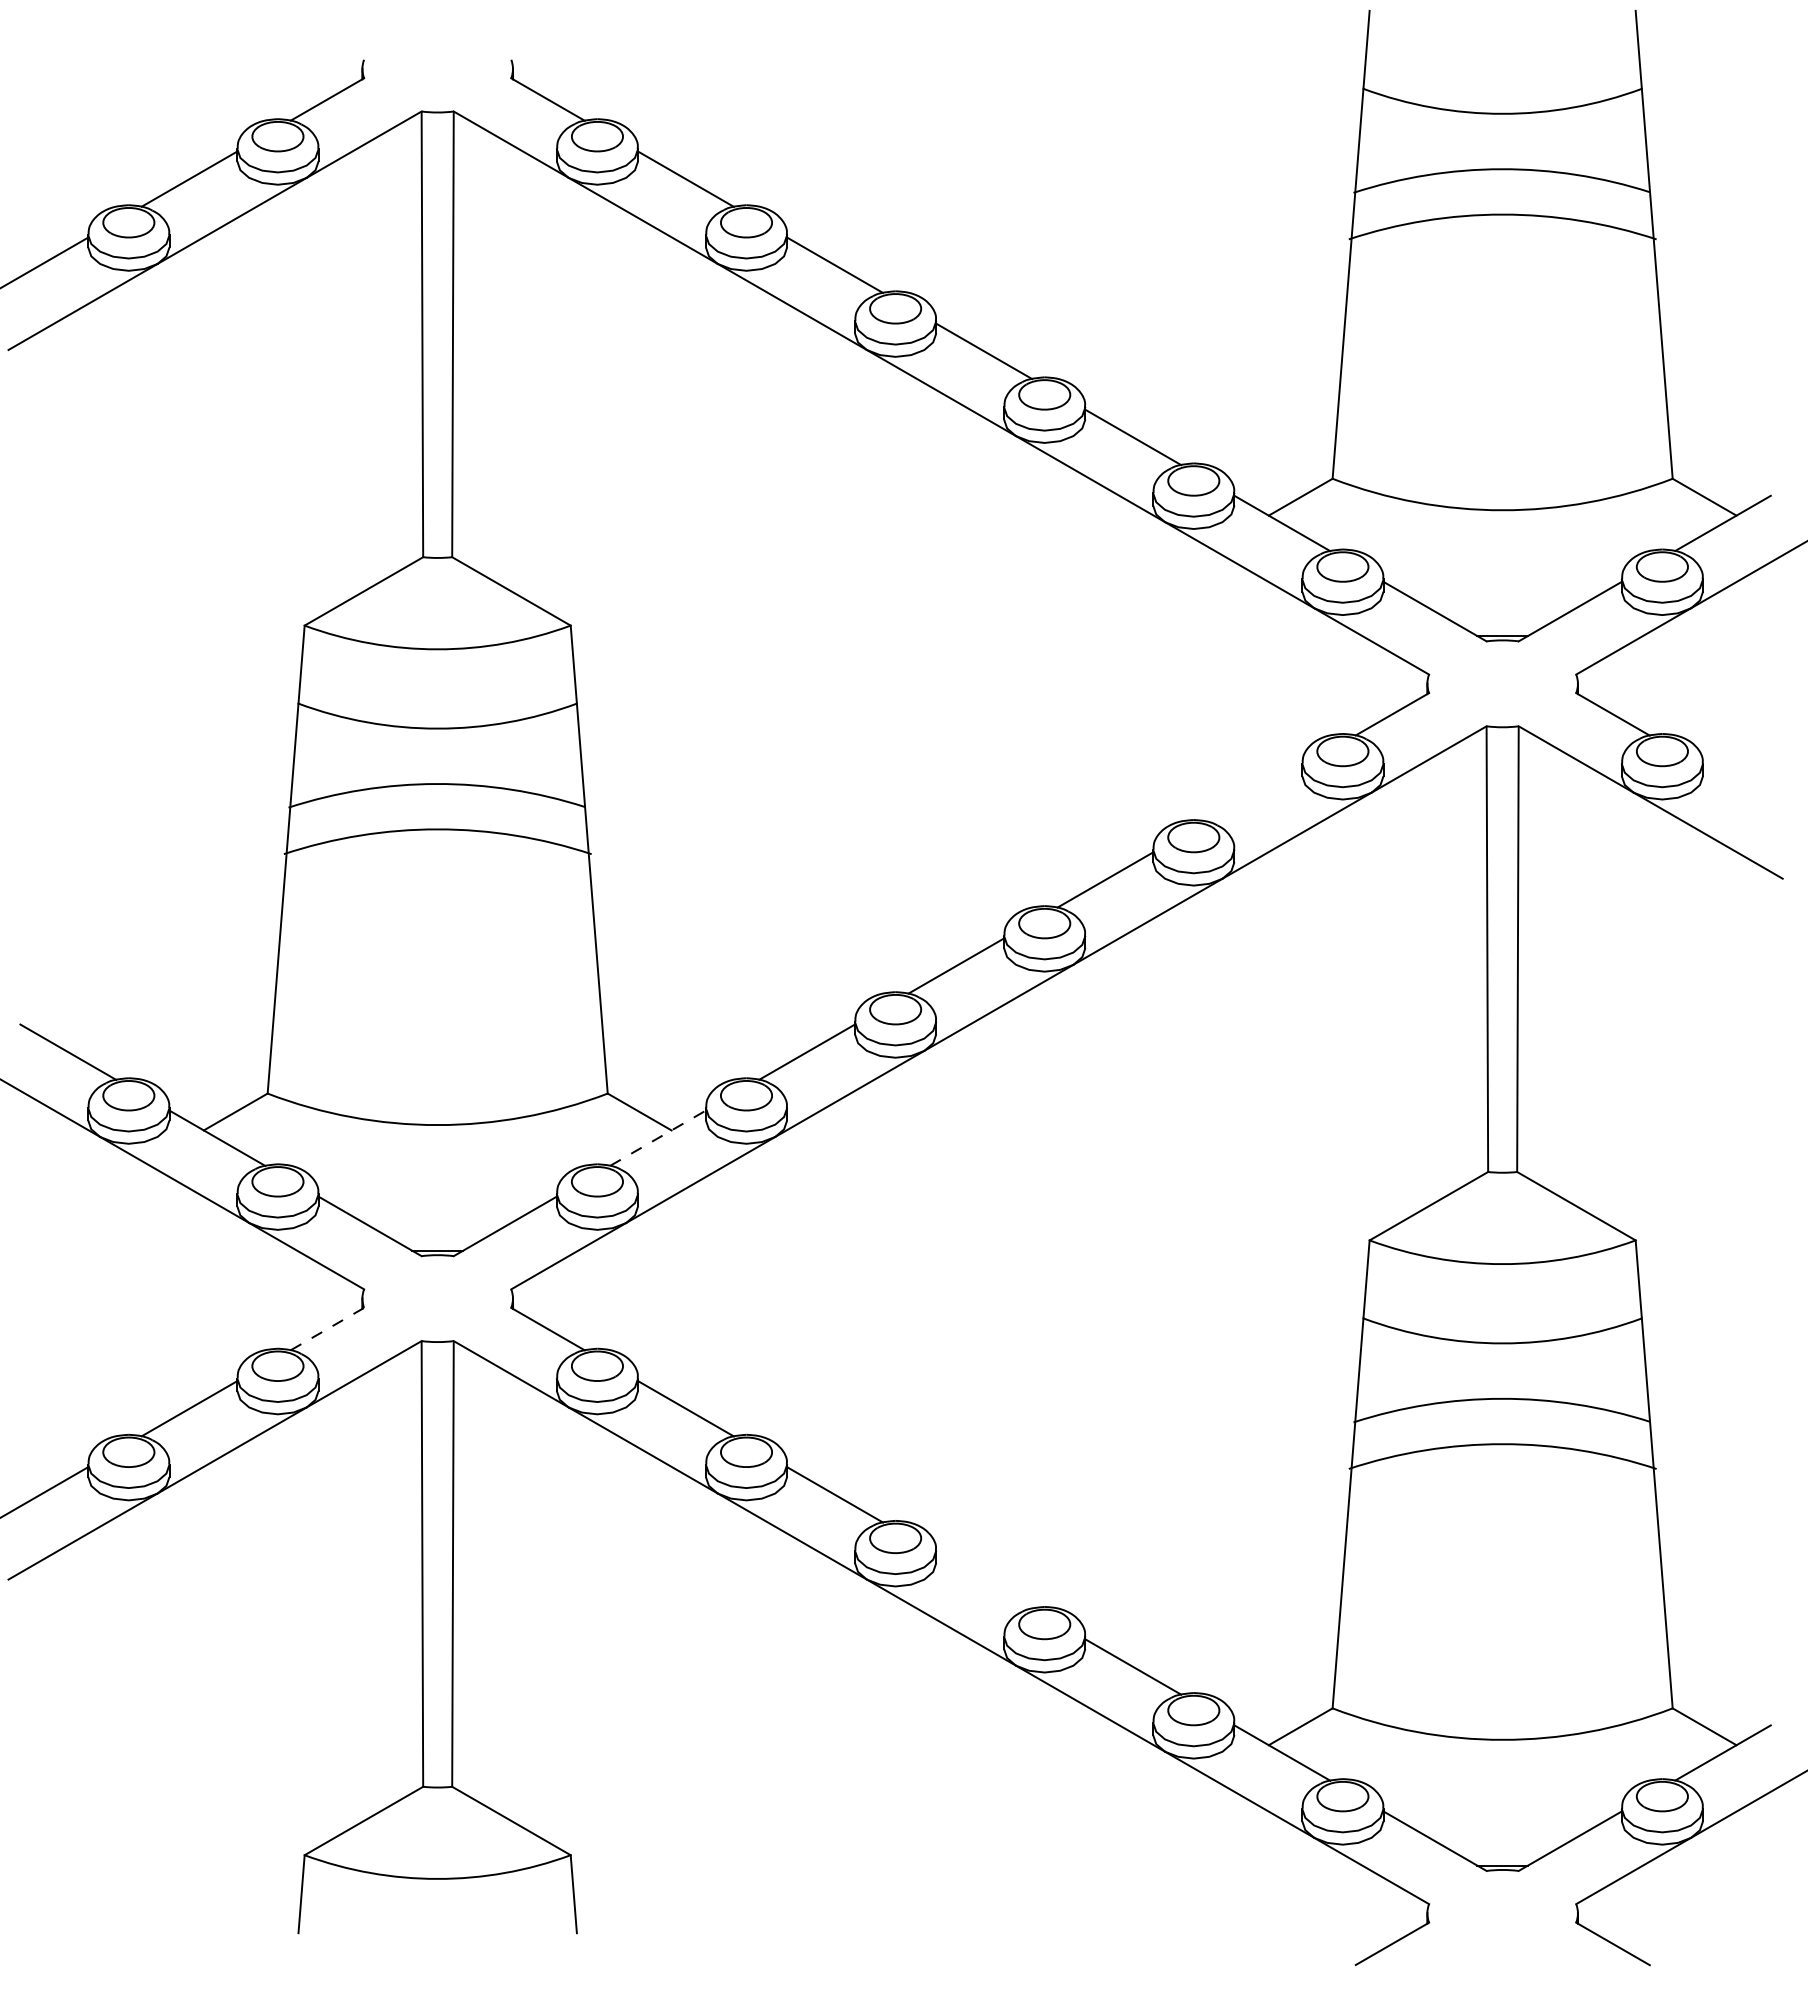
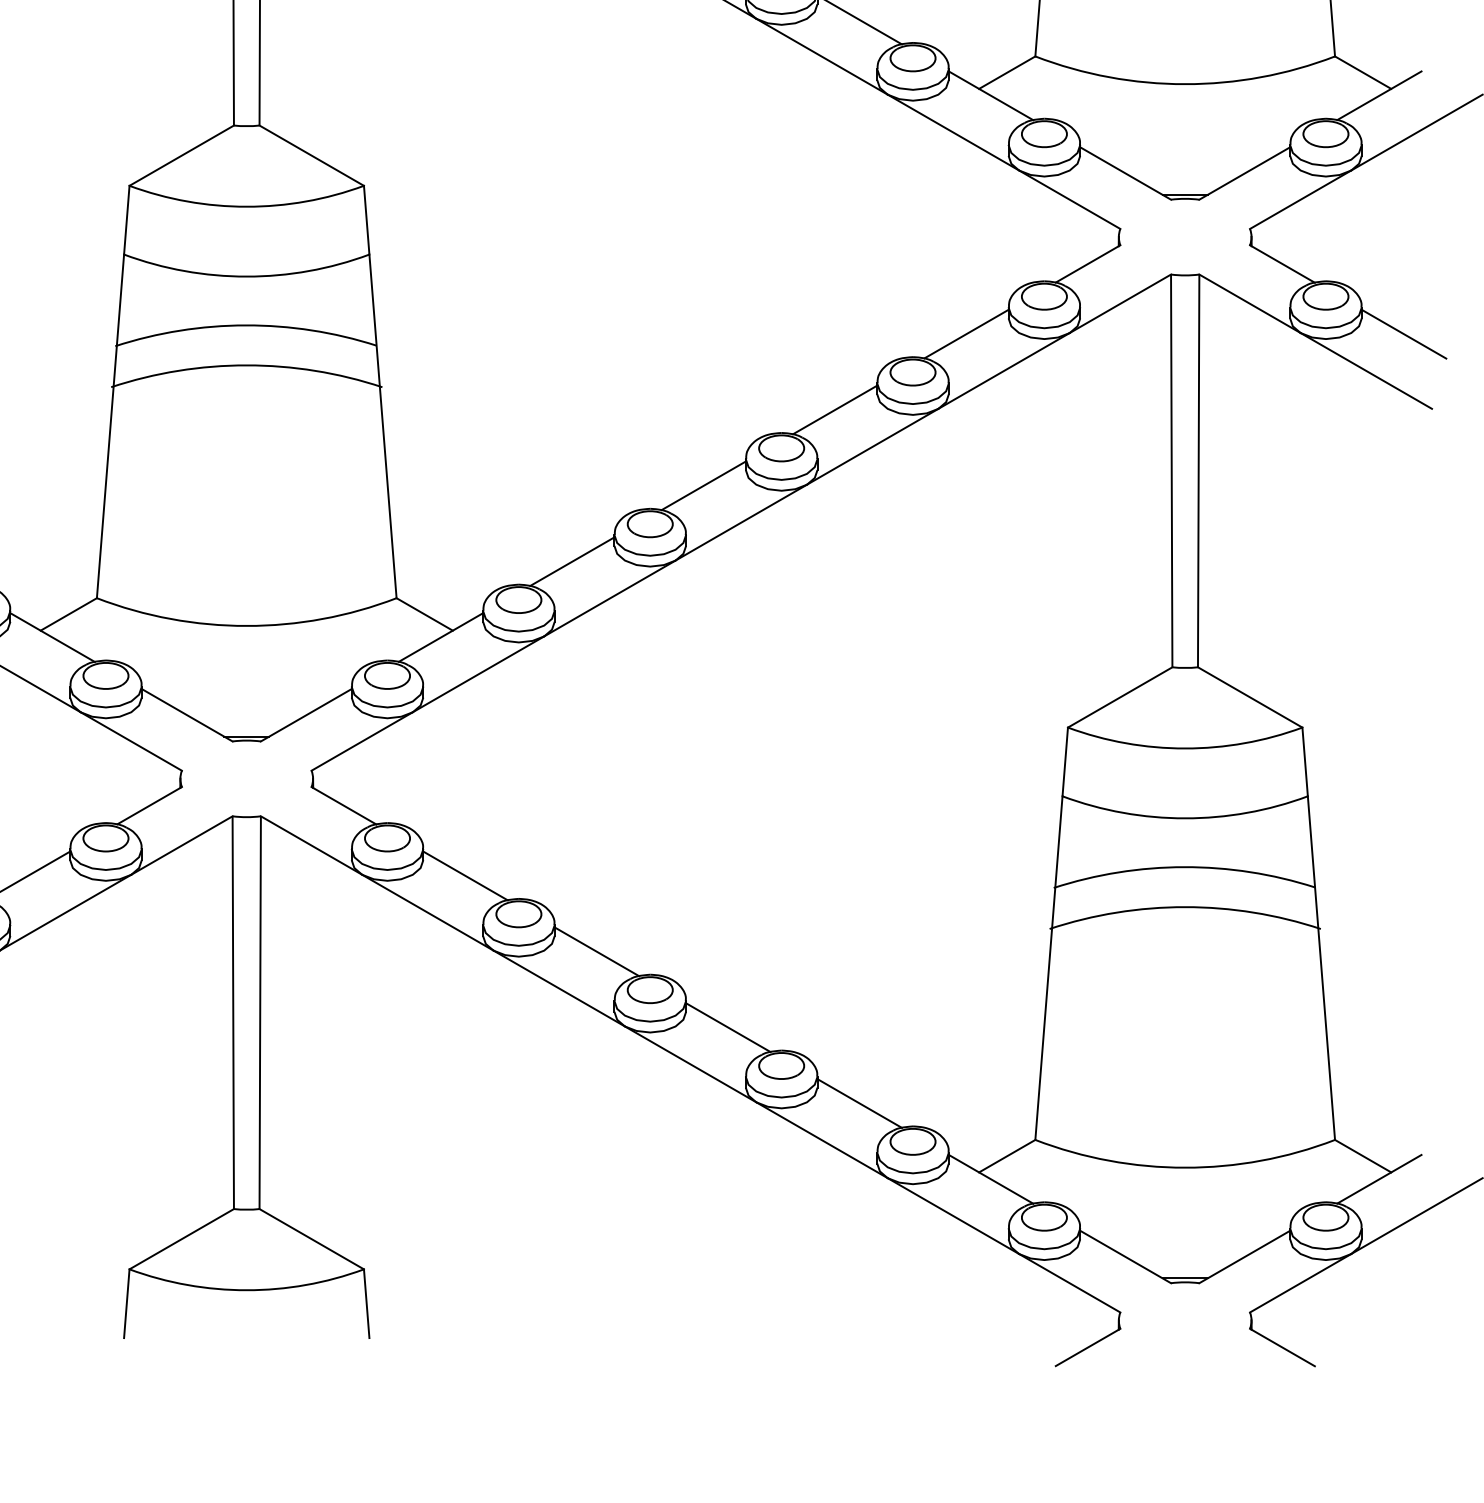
line: (1254, 793) -> (966, 333), added
line: (1750, 793) -> (1403, 333), added
line: (658, 1137) -> (441, 636), dashed -> solid
line: (327, 1328) -> (149, 805), dashed -> solid
line: (984, 1580) -> (728, 1027), added

